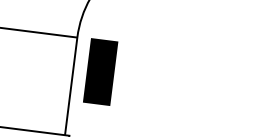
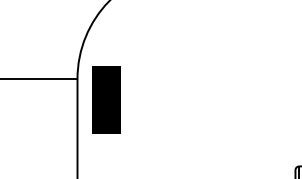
line: (100, 71) -> (106, 99), moved

